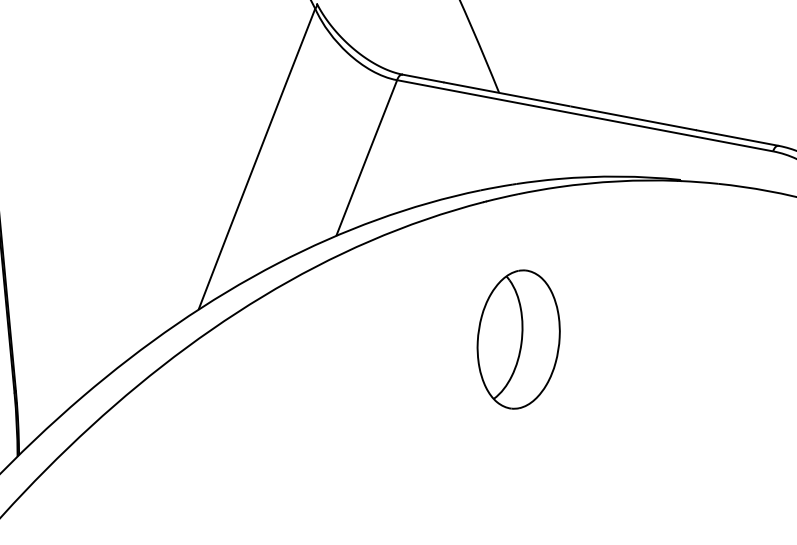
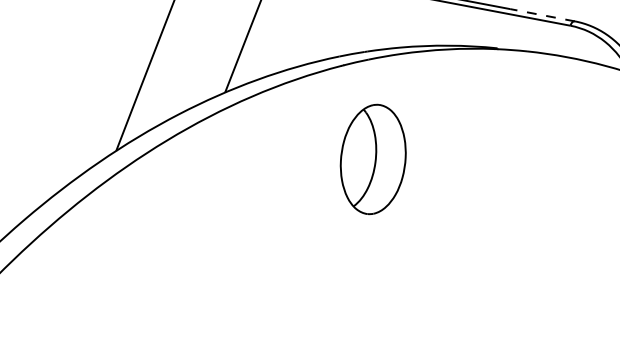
line: (737, 138) -> (542, 15), solid -> dashed
part: (518, 339) -> (373, 159), moved

